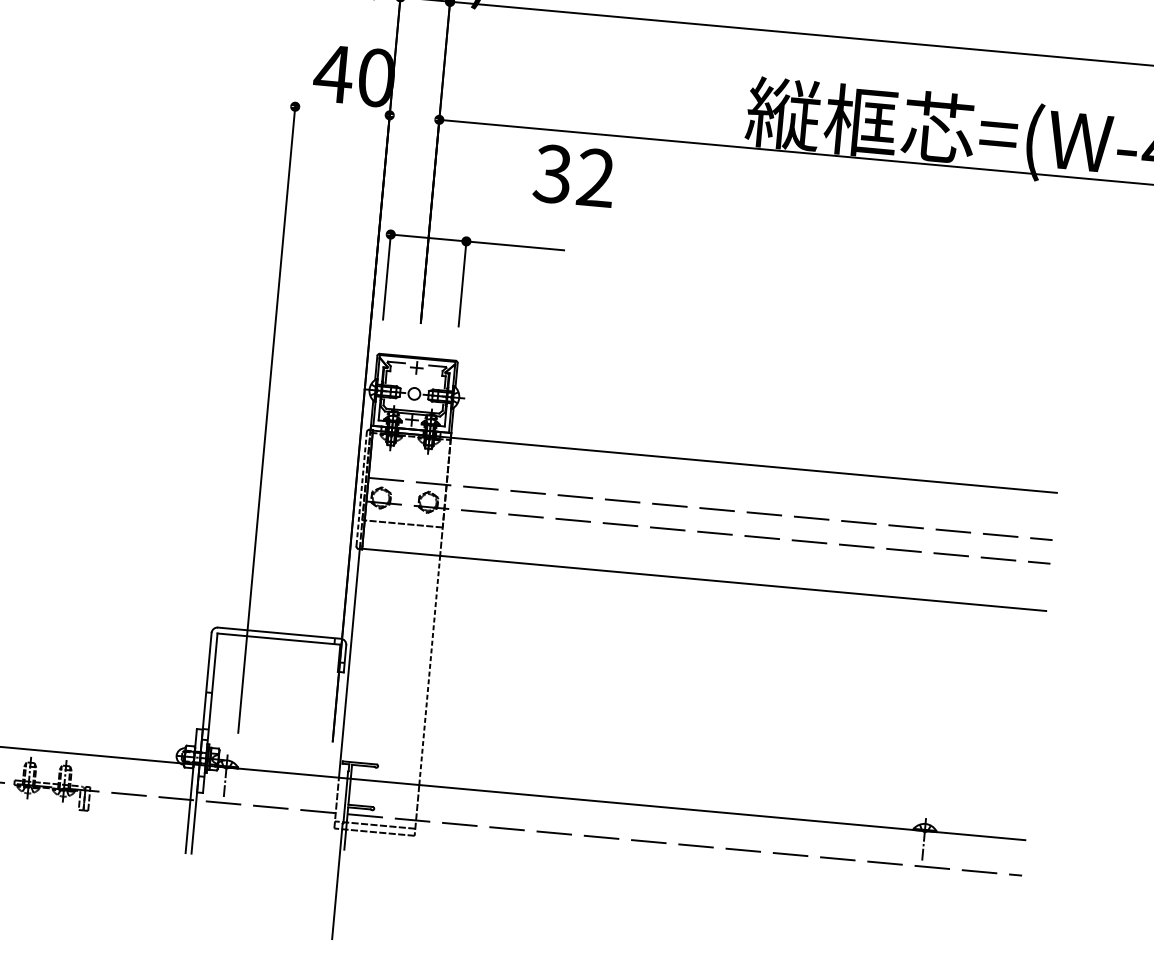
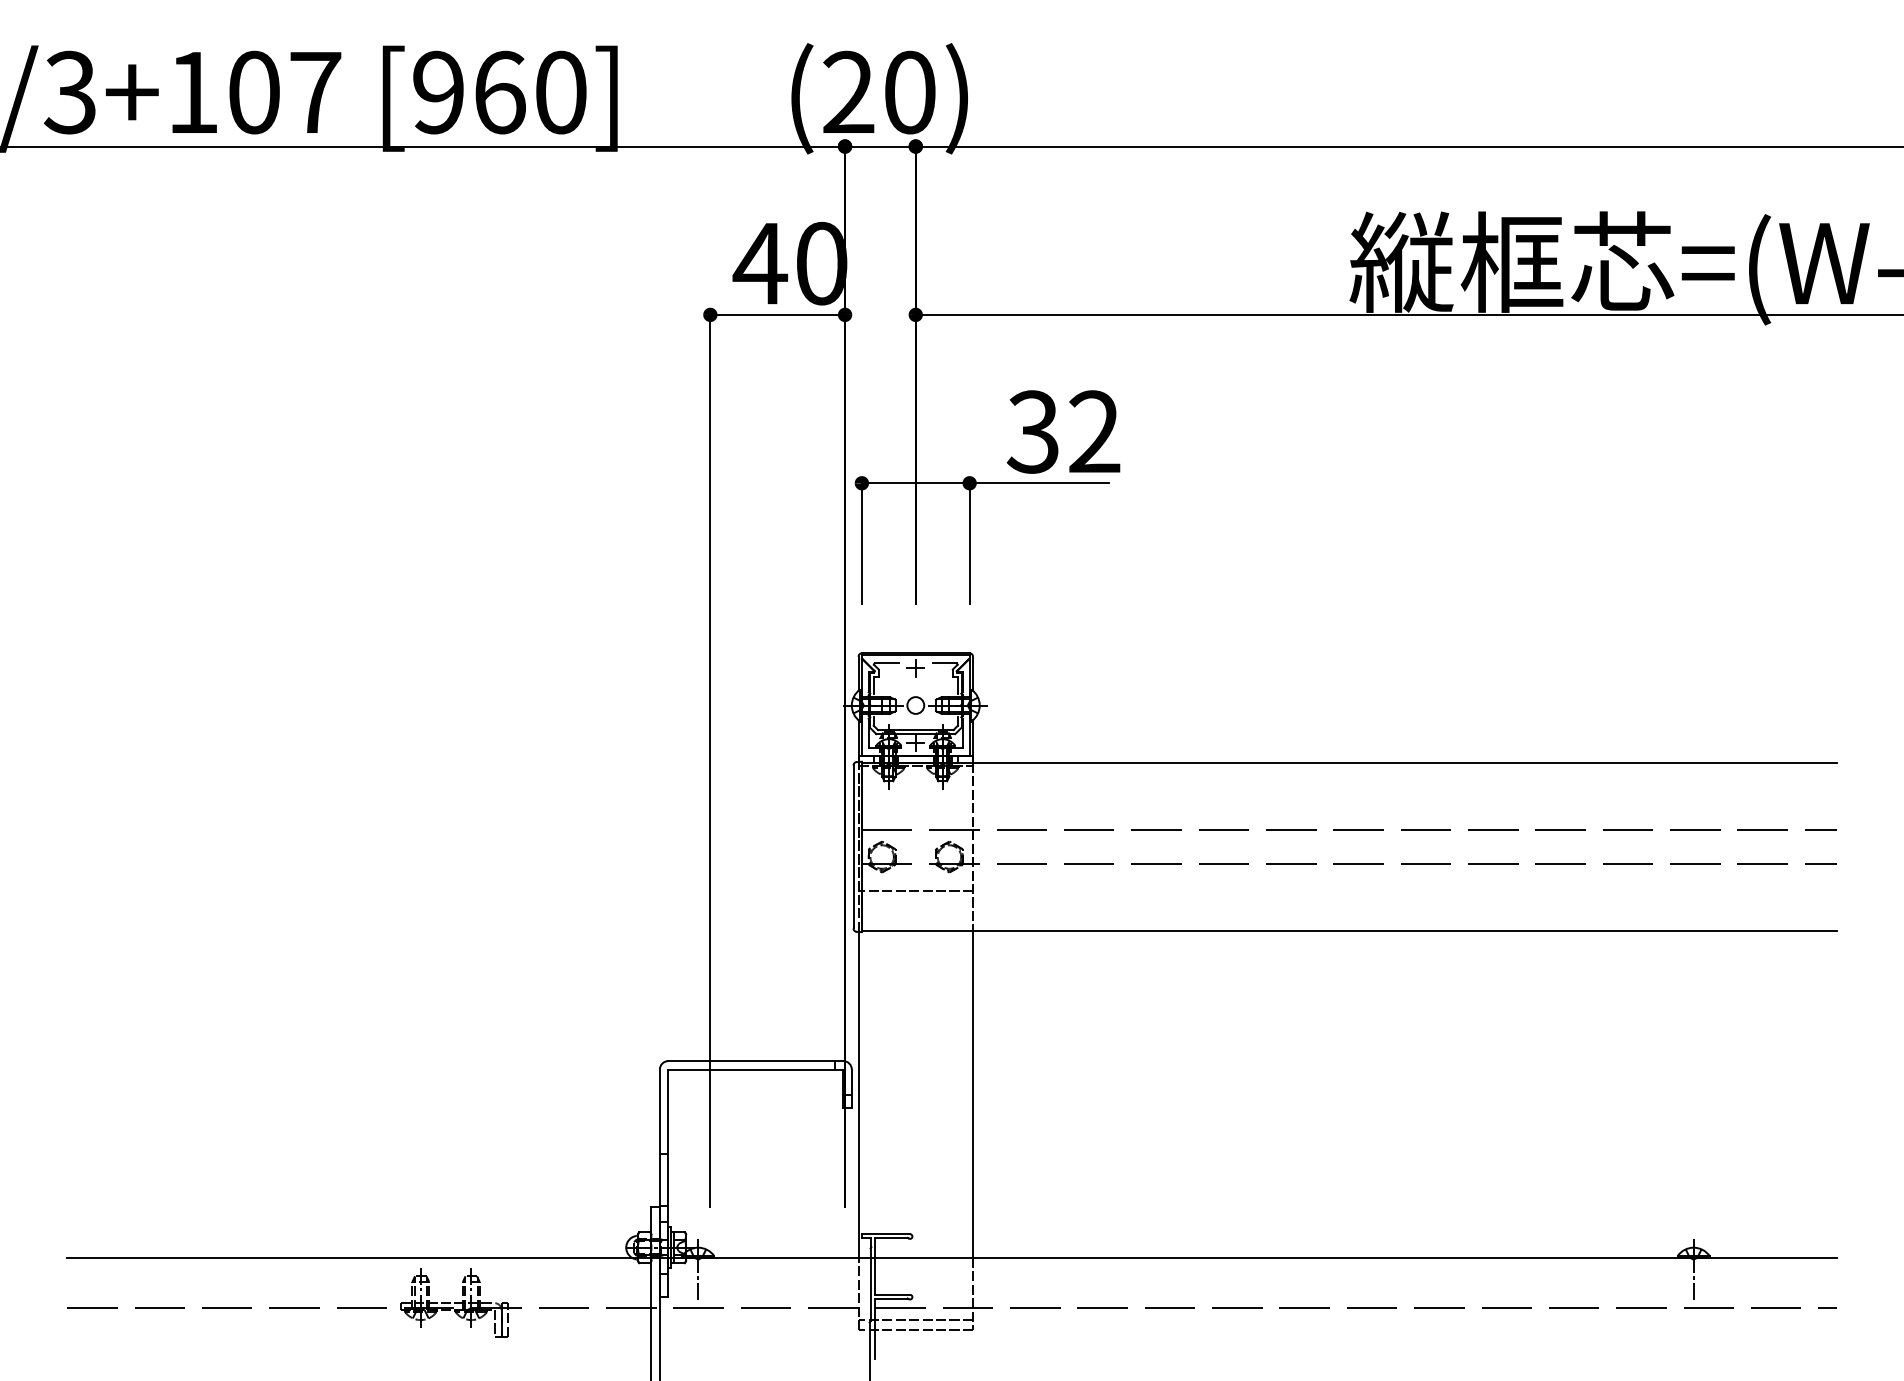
line: (342, 110) -> (777, 314), added
text: (574, 175) -> (1063, 431), moved
line: (361, 488) -> (853, 846), dashed -> solid
line: (430, 670) -> (973, 1094), dashed -> solid

